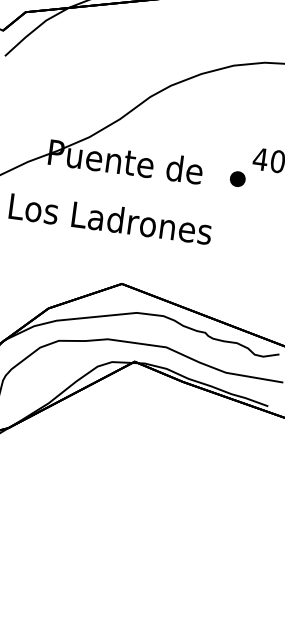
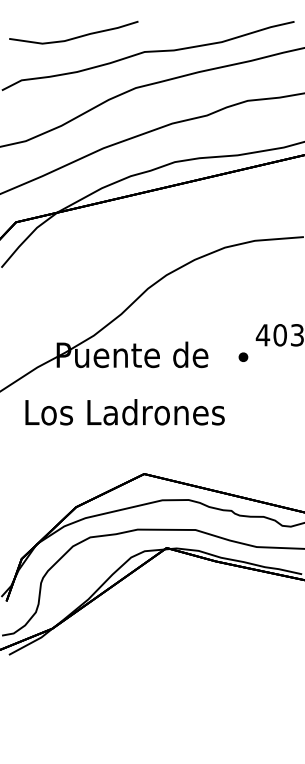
part: (237, 178) -> (243, 356), size x0.62

